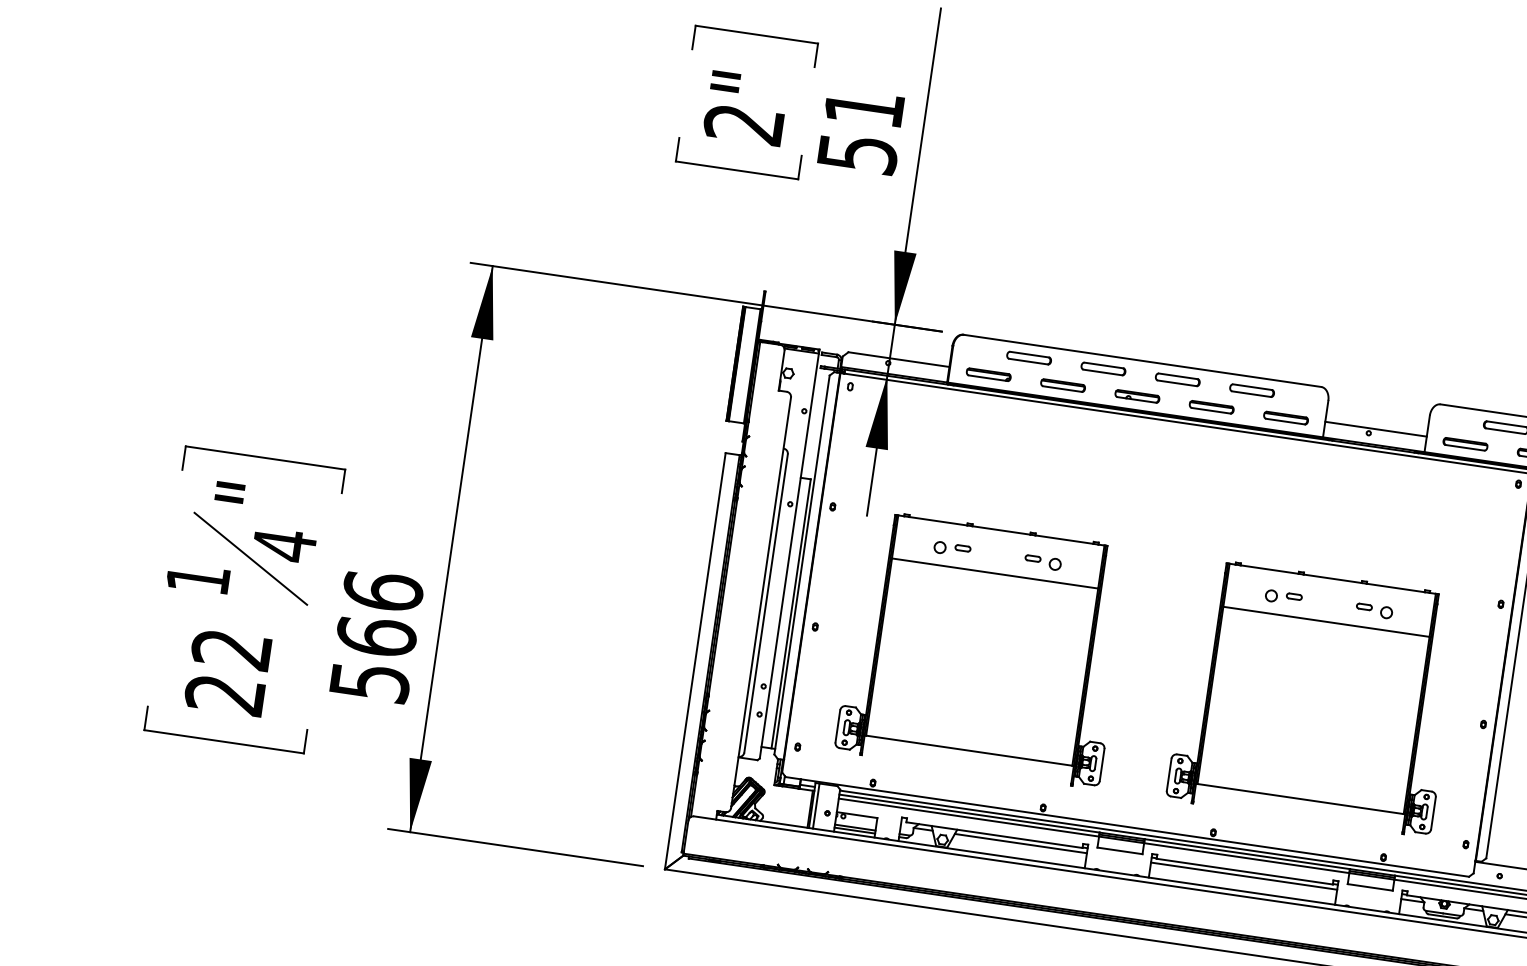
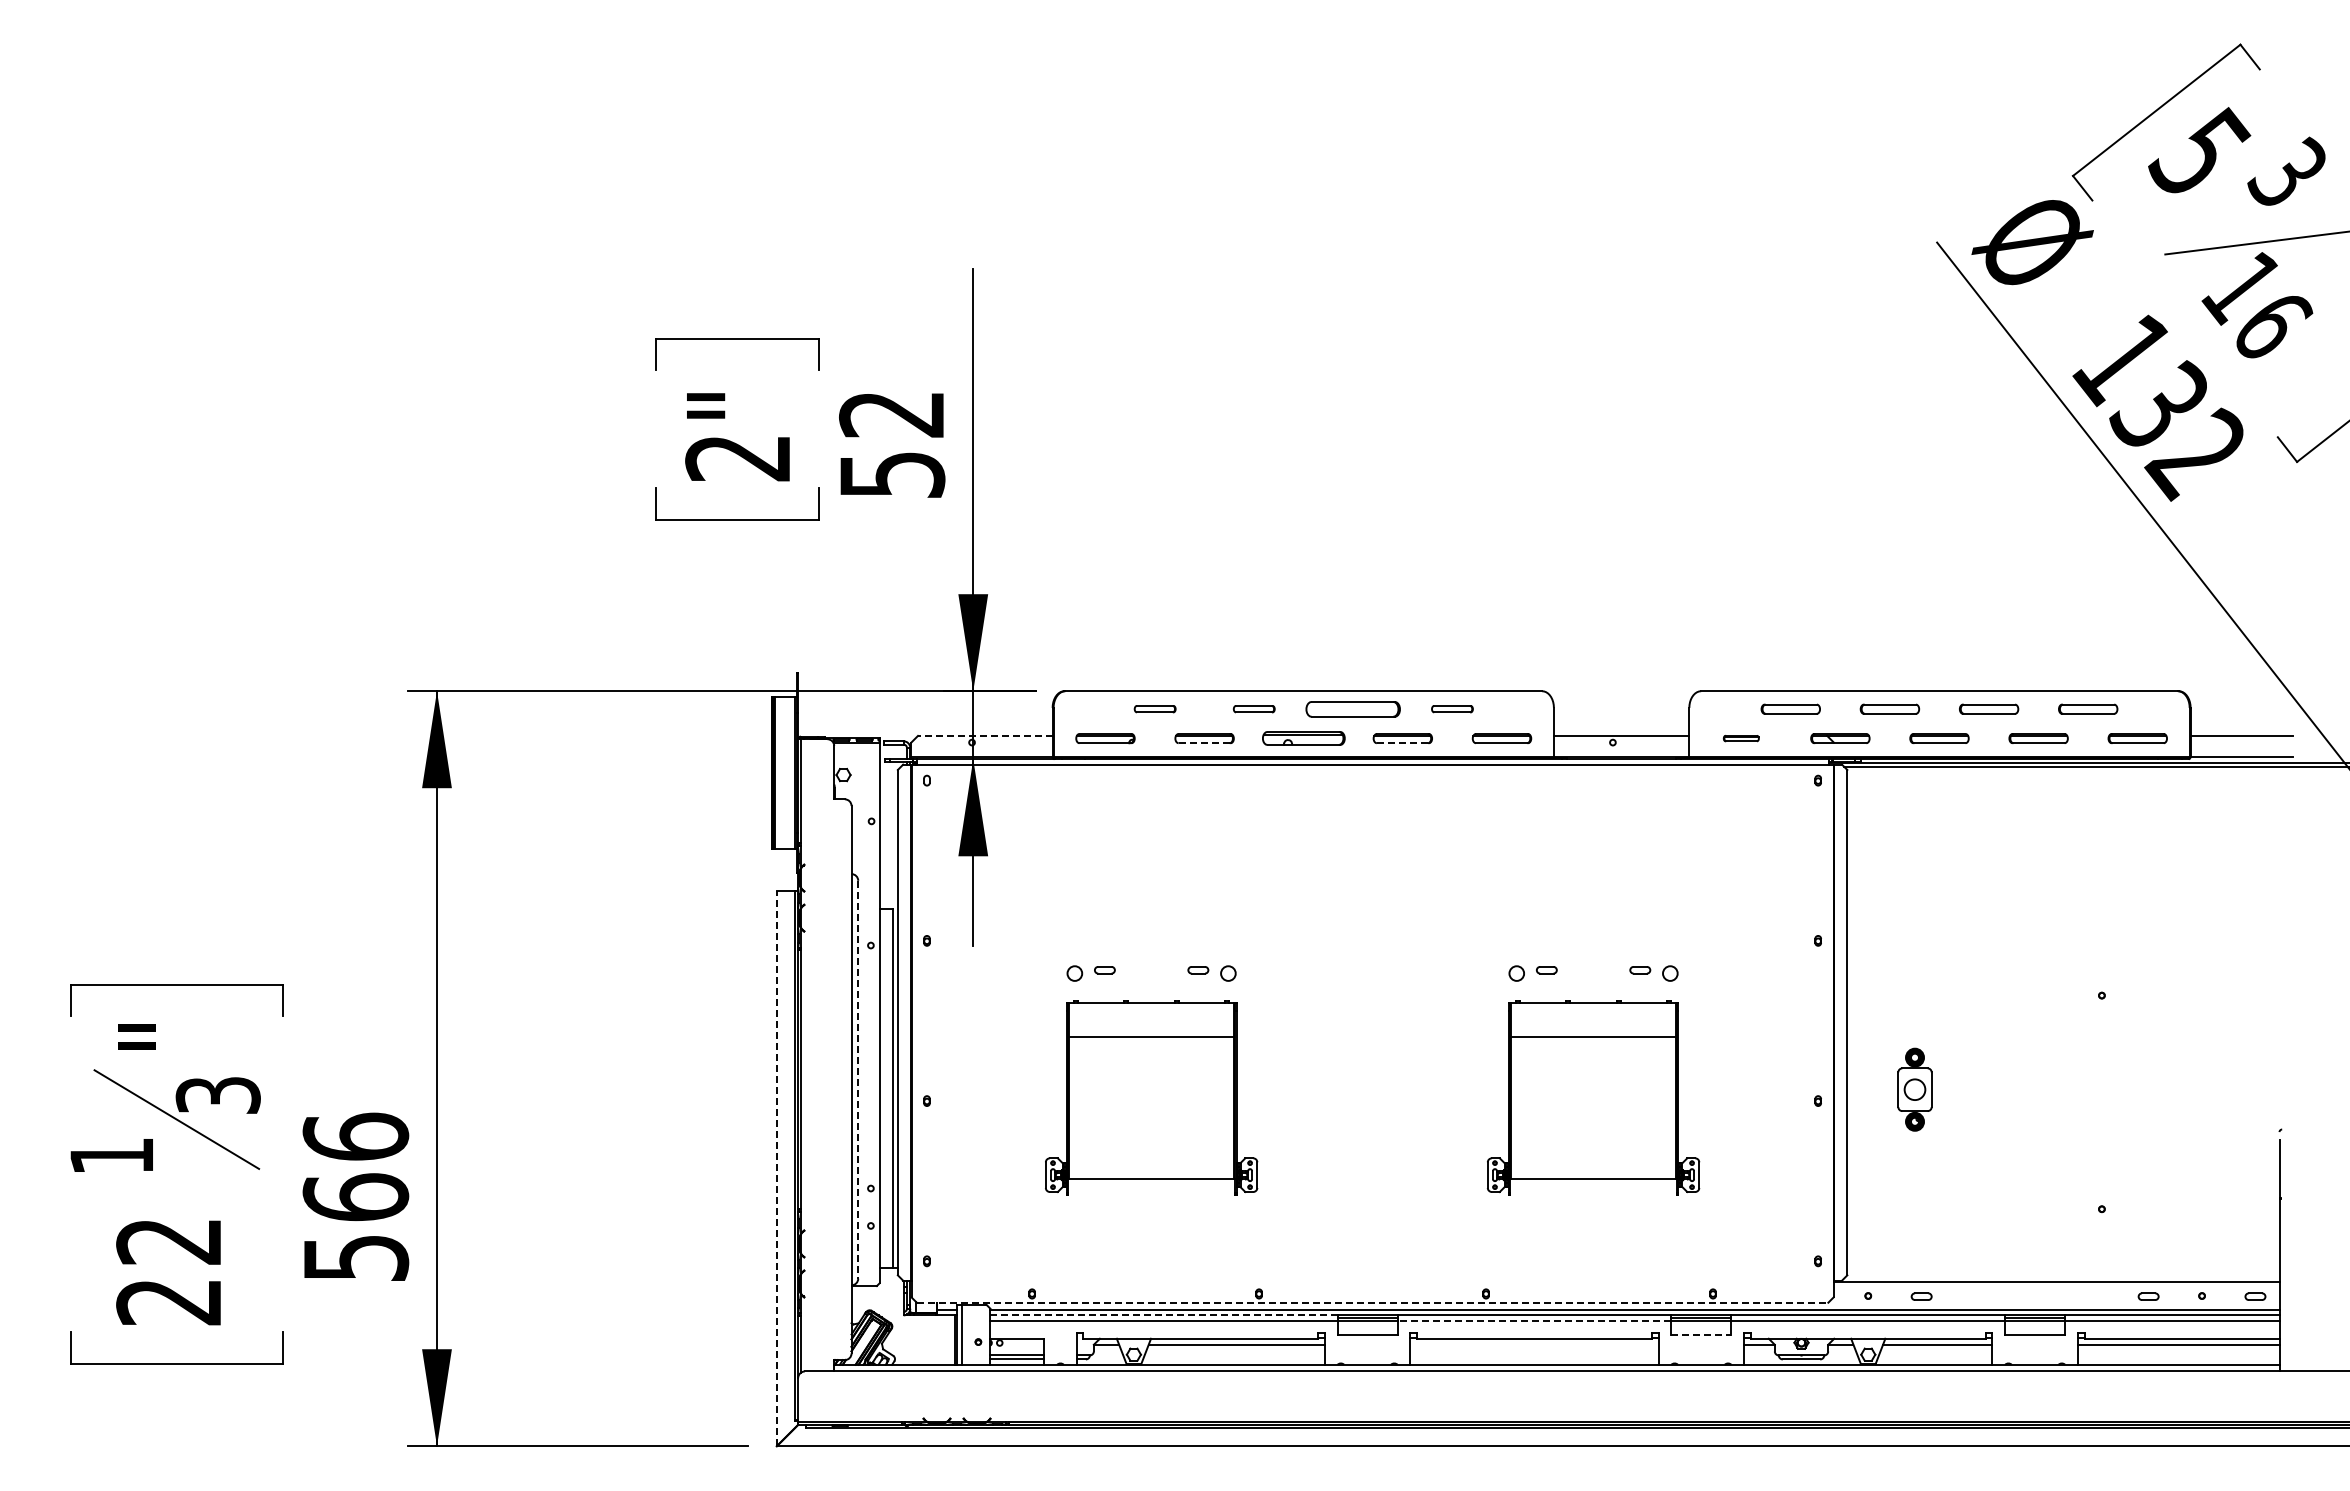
text: (863, 108) -> (891, 414), 51 -> 52
part: (1029, 357) -> (1155, 708), size x0.7
line: (898, 359) -> (984, 735), solid -> dashed
part: (1103, 368) -> (1254, 708), size x0.7
part: (1178, 379) -> (1353, 708), size x1.6
line: (1062, 389) -> (1204, 743), solid -> dashed
part: (1252, 390) -> (1452, 708), size x0.7
part: (1137, 396) -> (1303, 738), size x1.4
line: (1210, 410) -> (1402, 743), solid -> dashed
part: (1465, 444) -> (1741, 738), size x0.6
text: (283, 545) -> (217, 1095), 4 -> 3
line: (766, 603) -> (858, 1079), solid -> dashed
part: (984, 648) -> (1151, 1097), size x0.6
line: (695, 661) -> (776, 1168), solid -> dashed
part: (1315, 697) -> (1593, 1097), size x0.6
line: (969, 813) -> (1163, 1315), solid -> dashed
line: (1127, 826) -> (1372, 1302), solid -> dashed
line: (1246, 857) -> (1534, 1320), solid -> dashed
line: (1244, 875) -> (1534, 1344), removed
line: (1370, 887) -> (1701, 1335), solid -> dashed

